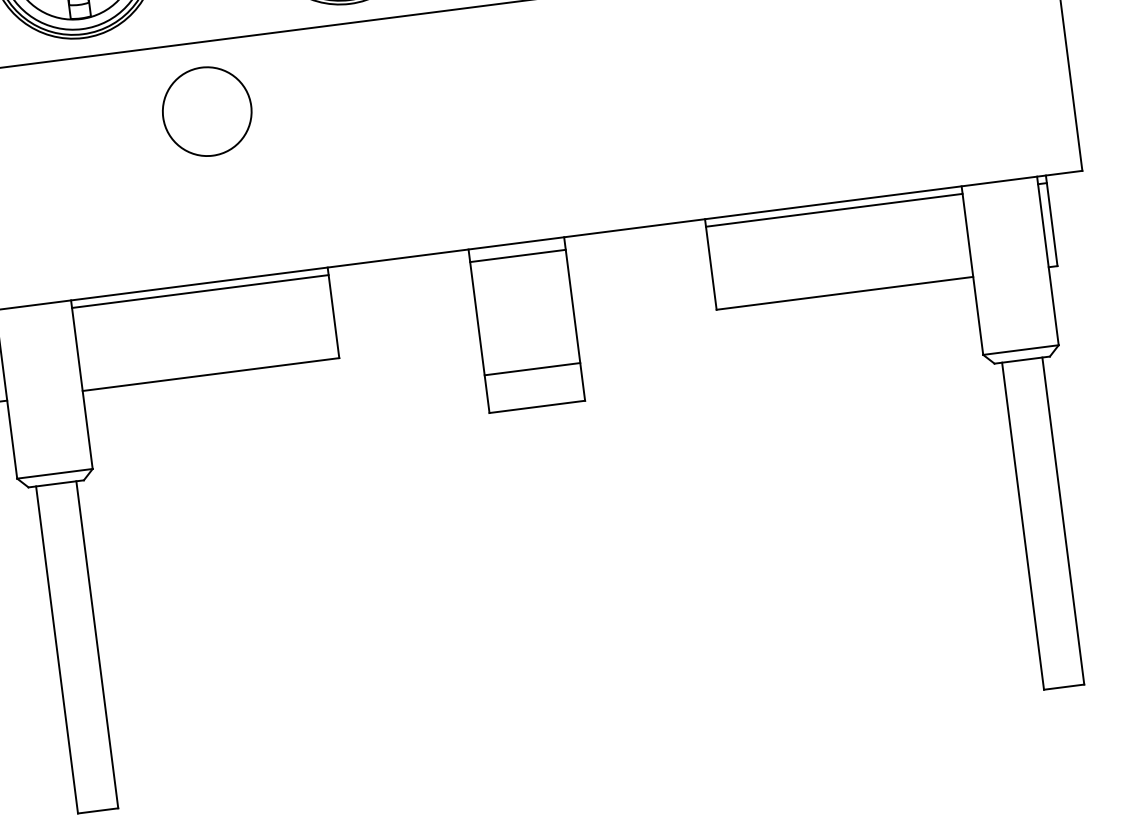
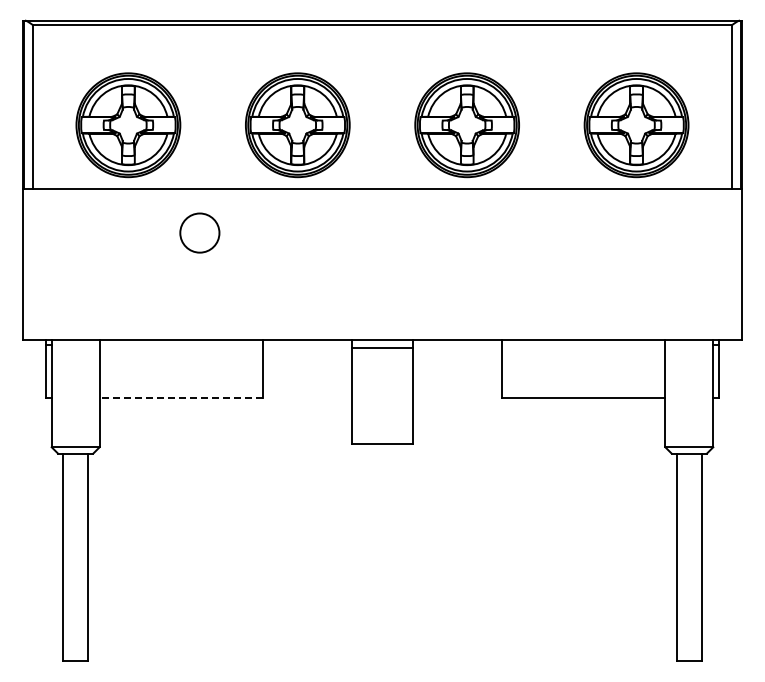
circle: (206, 110) -> (199, 232), size x0.7
line: (833, 209) -> (583, 344), removed
line: (199, 290) -> (180, 344), removed
line: (532, 369) -> (382, 420), removed
line: (209, 374) -> (180, 397), solid -> dashed

